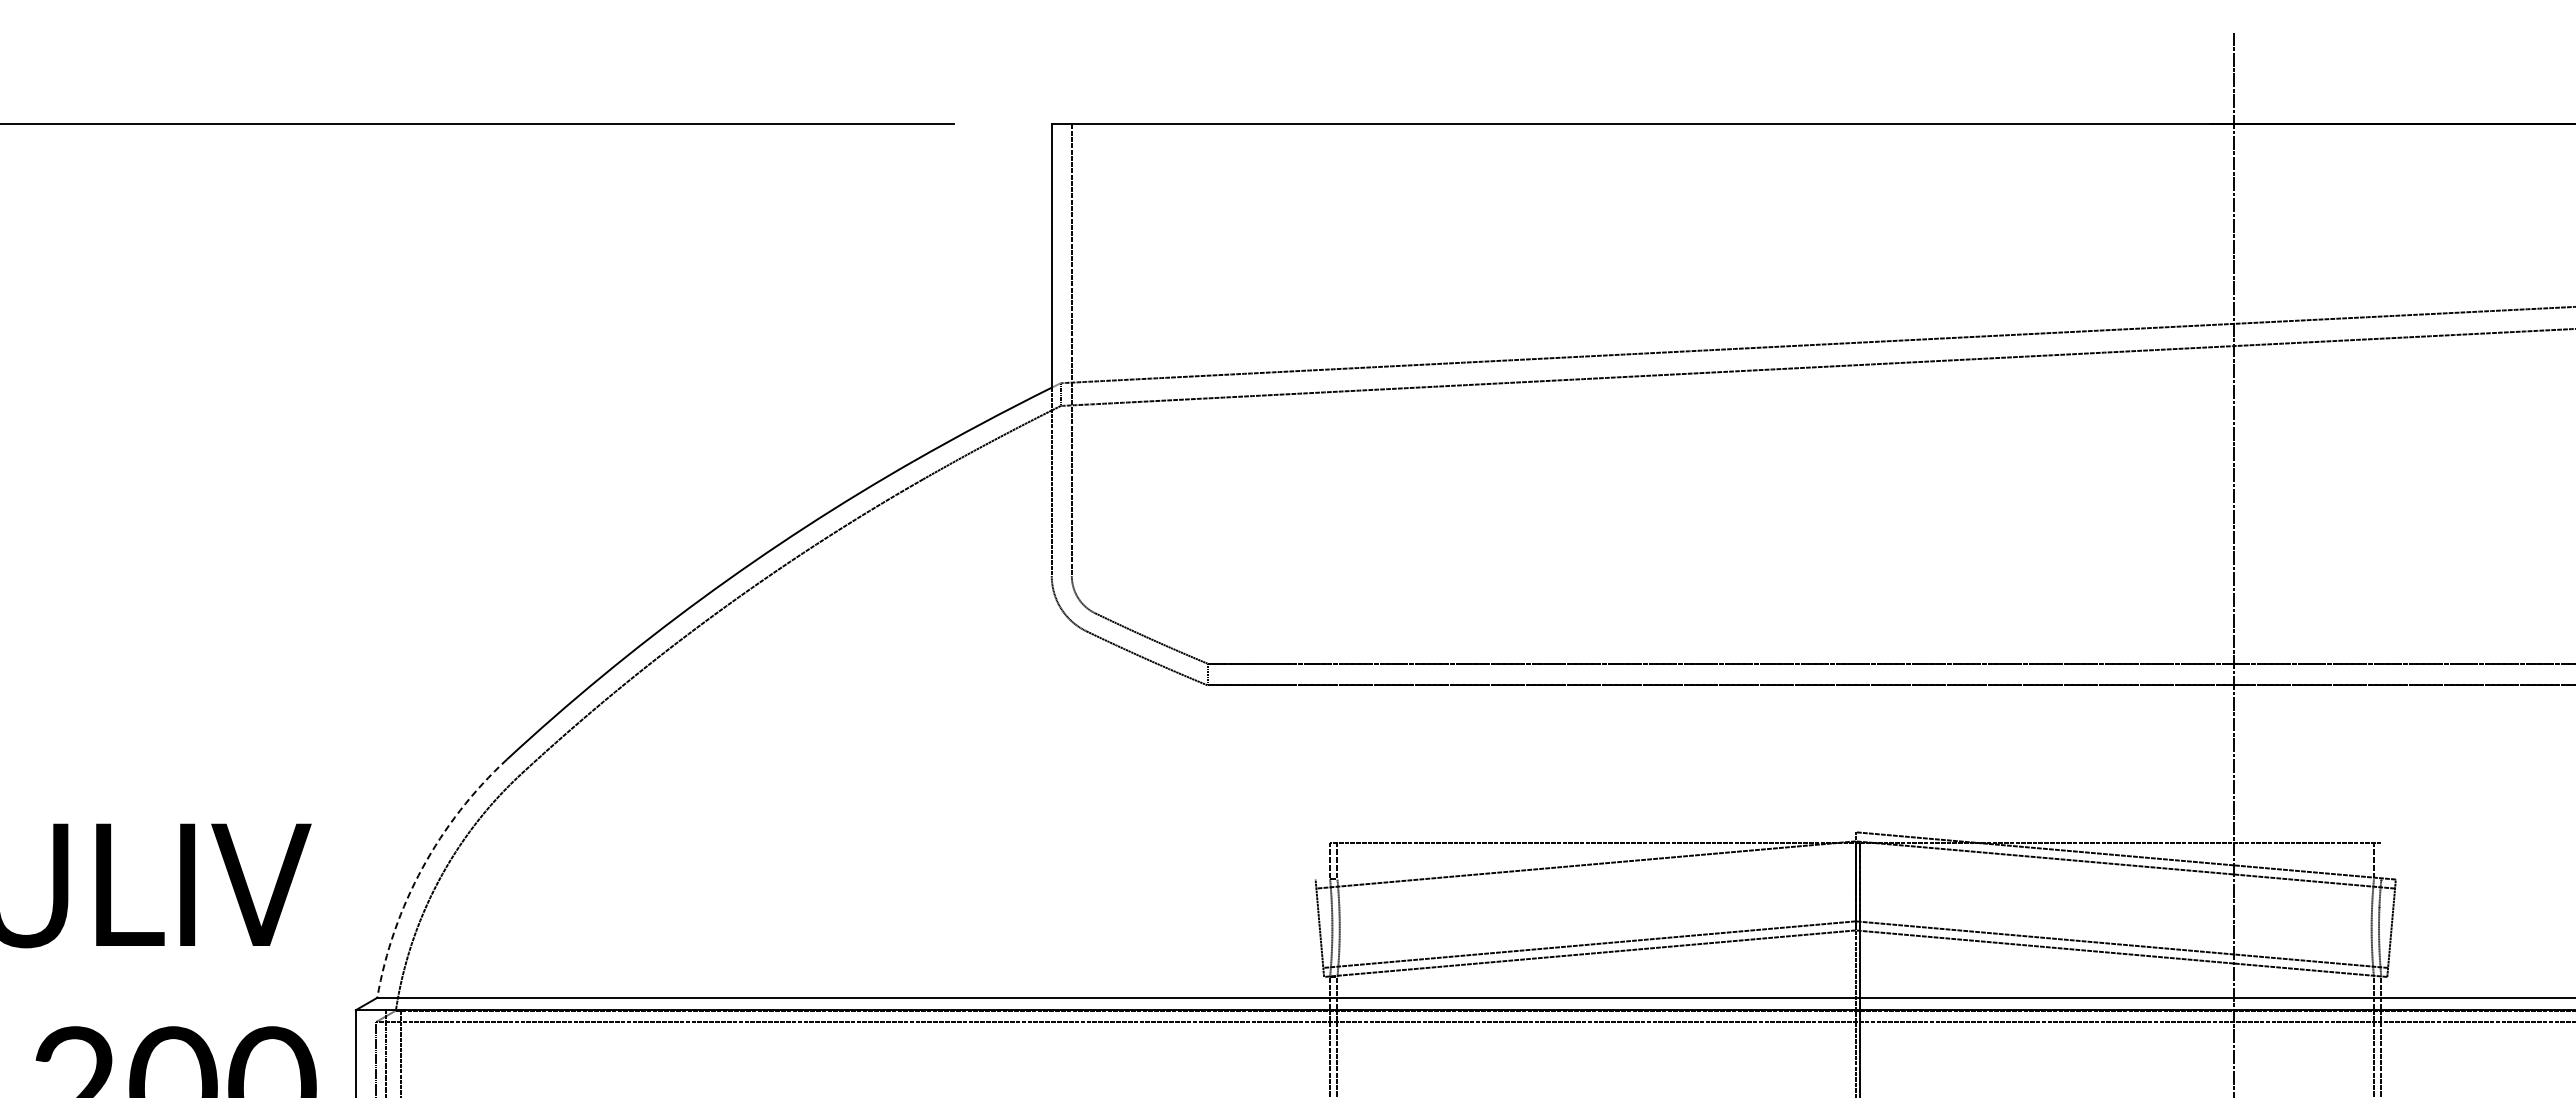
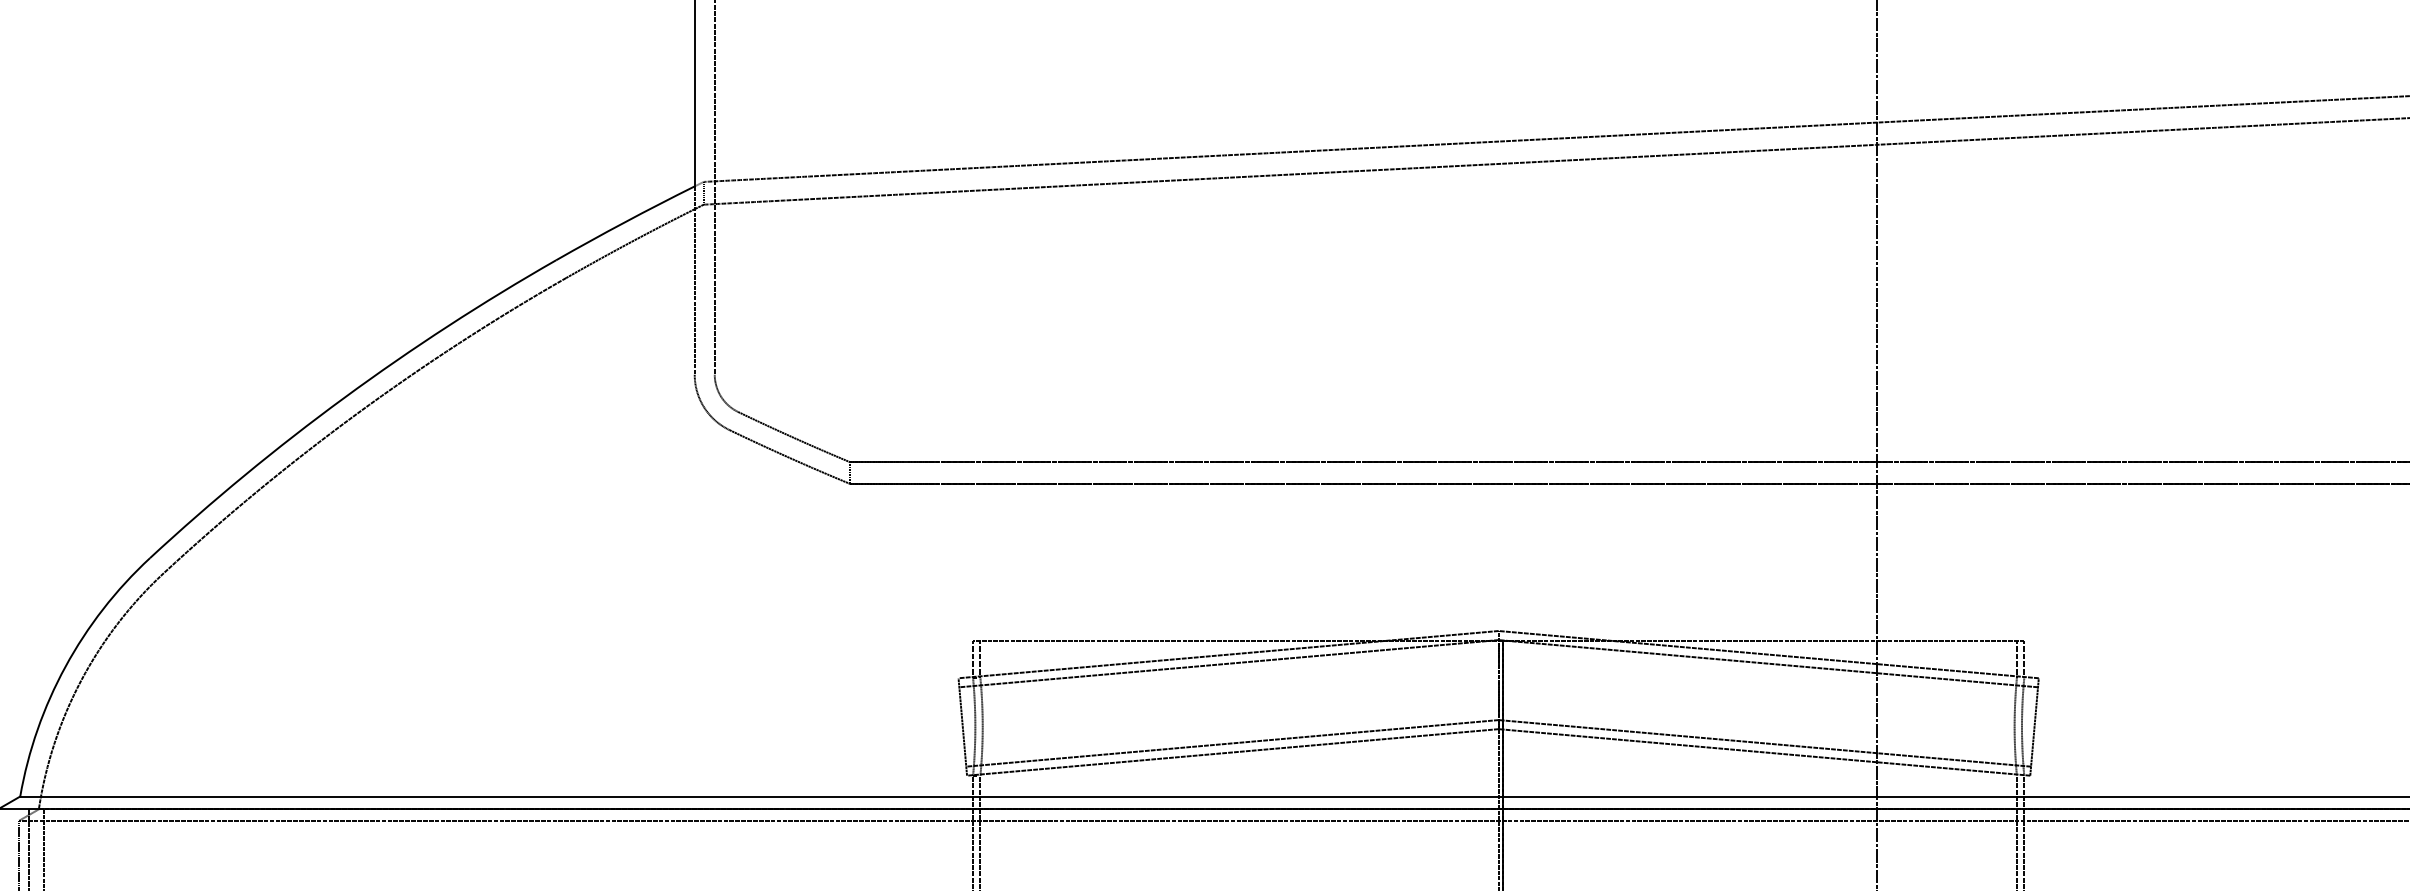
line: (1585, 855) -> (1228, 654), added
line: (2381, 860) -> (2024, 659), added
arc: (422, 867) -> (65, 666), dashed -> solid

